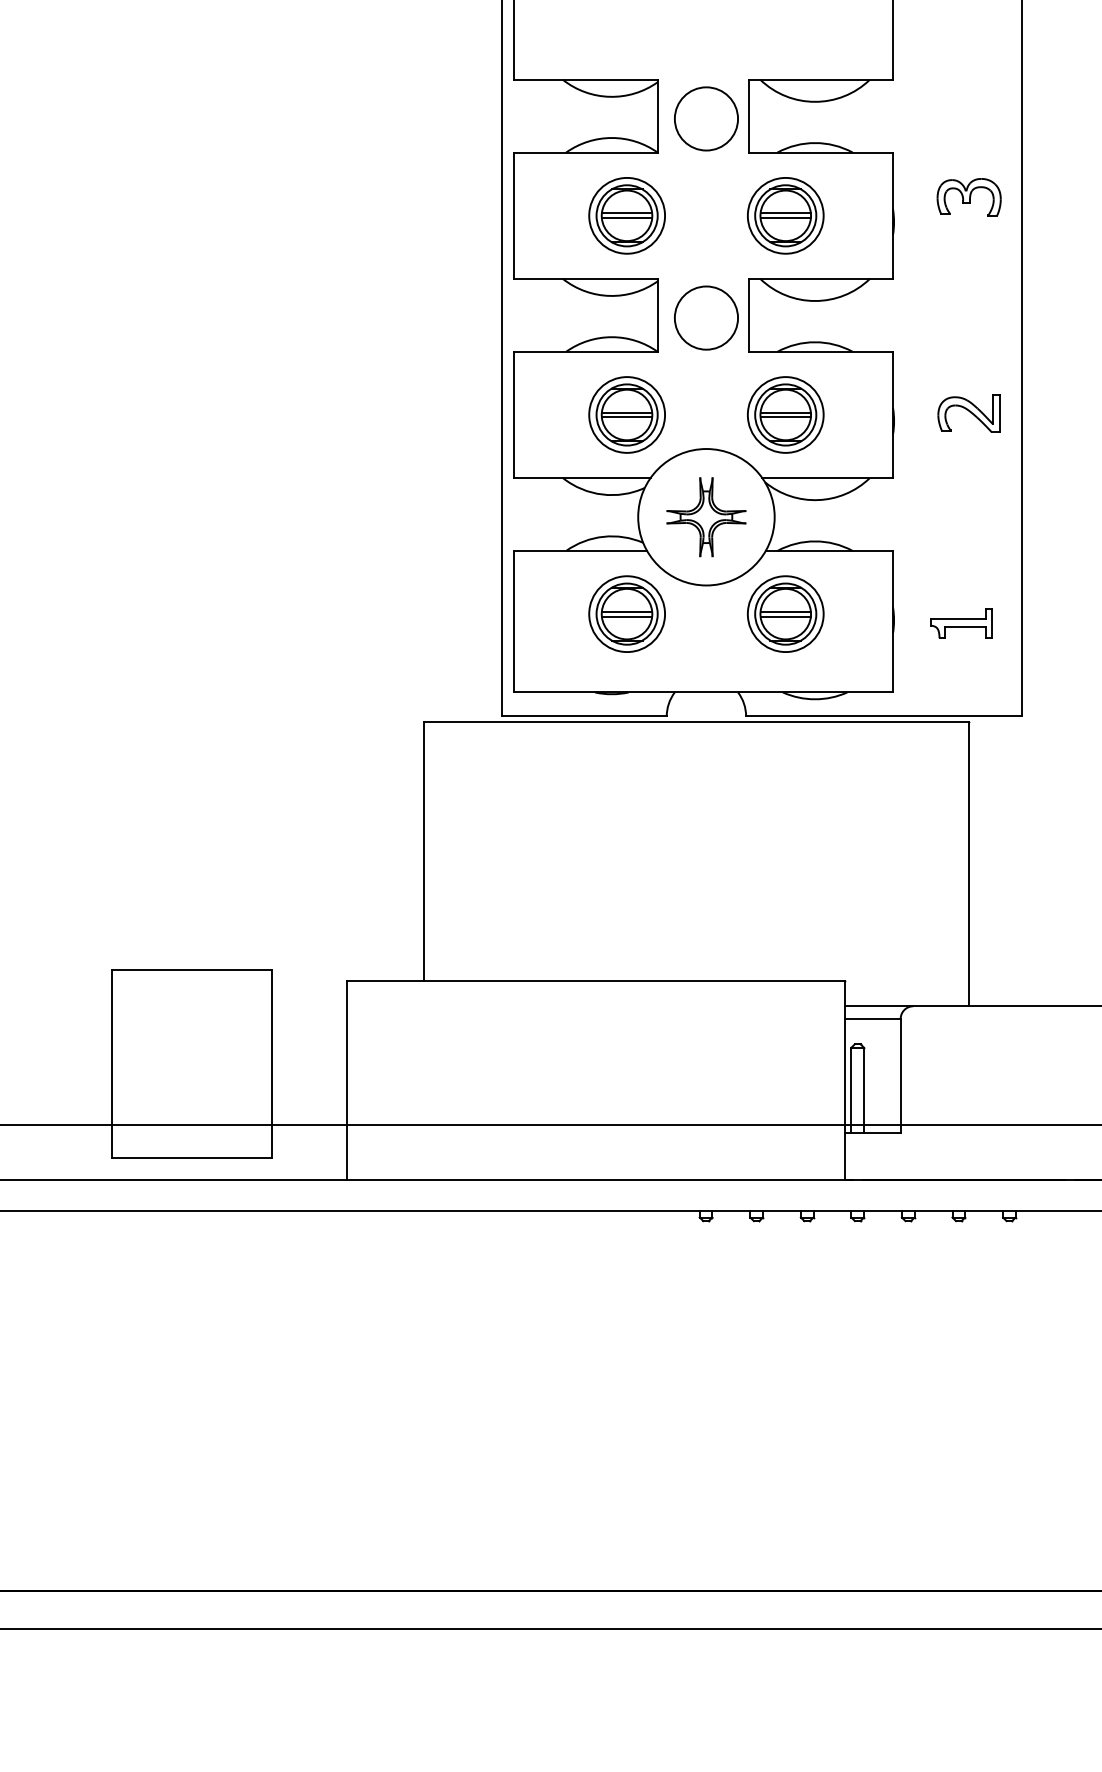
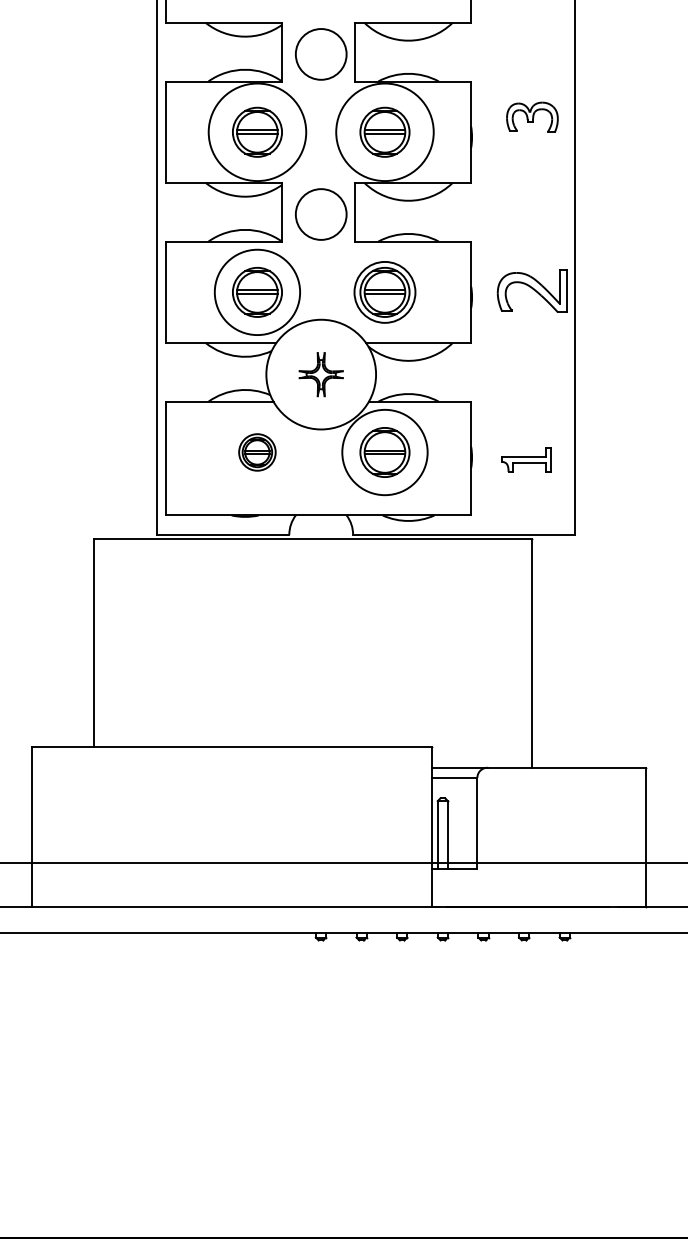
circle: (627, 215) -> (257, 132), size x1.6
circle: (785, 215) -> (384, 132), size x1.6
part: (968, 413) -> (531, 291), size x1.4
circle: (627, 414) -> (257, 292), size x1.4
part: (706, 517) -> (321, 374), size x0.7
part: (626, 613) -> (256, 451), size x0.6
circle: (785, 614) -> (384, 452), size x1.4

